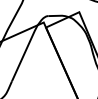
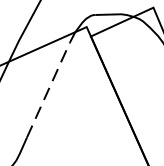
line: (25, 52) -> (52, 83), solid -> dashed

